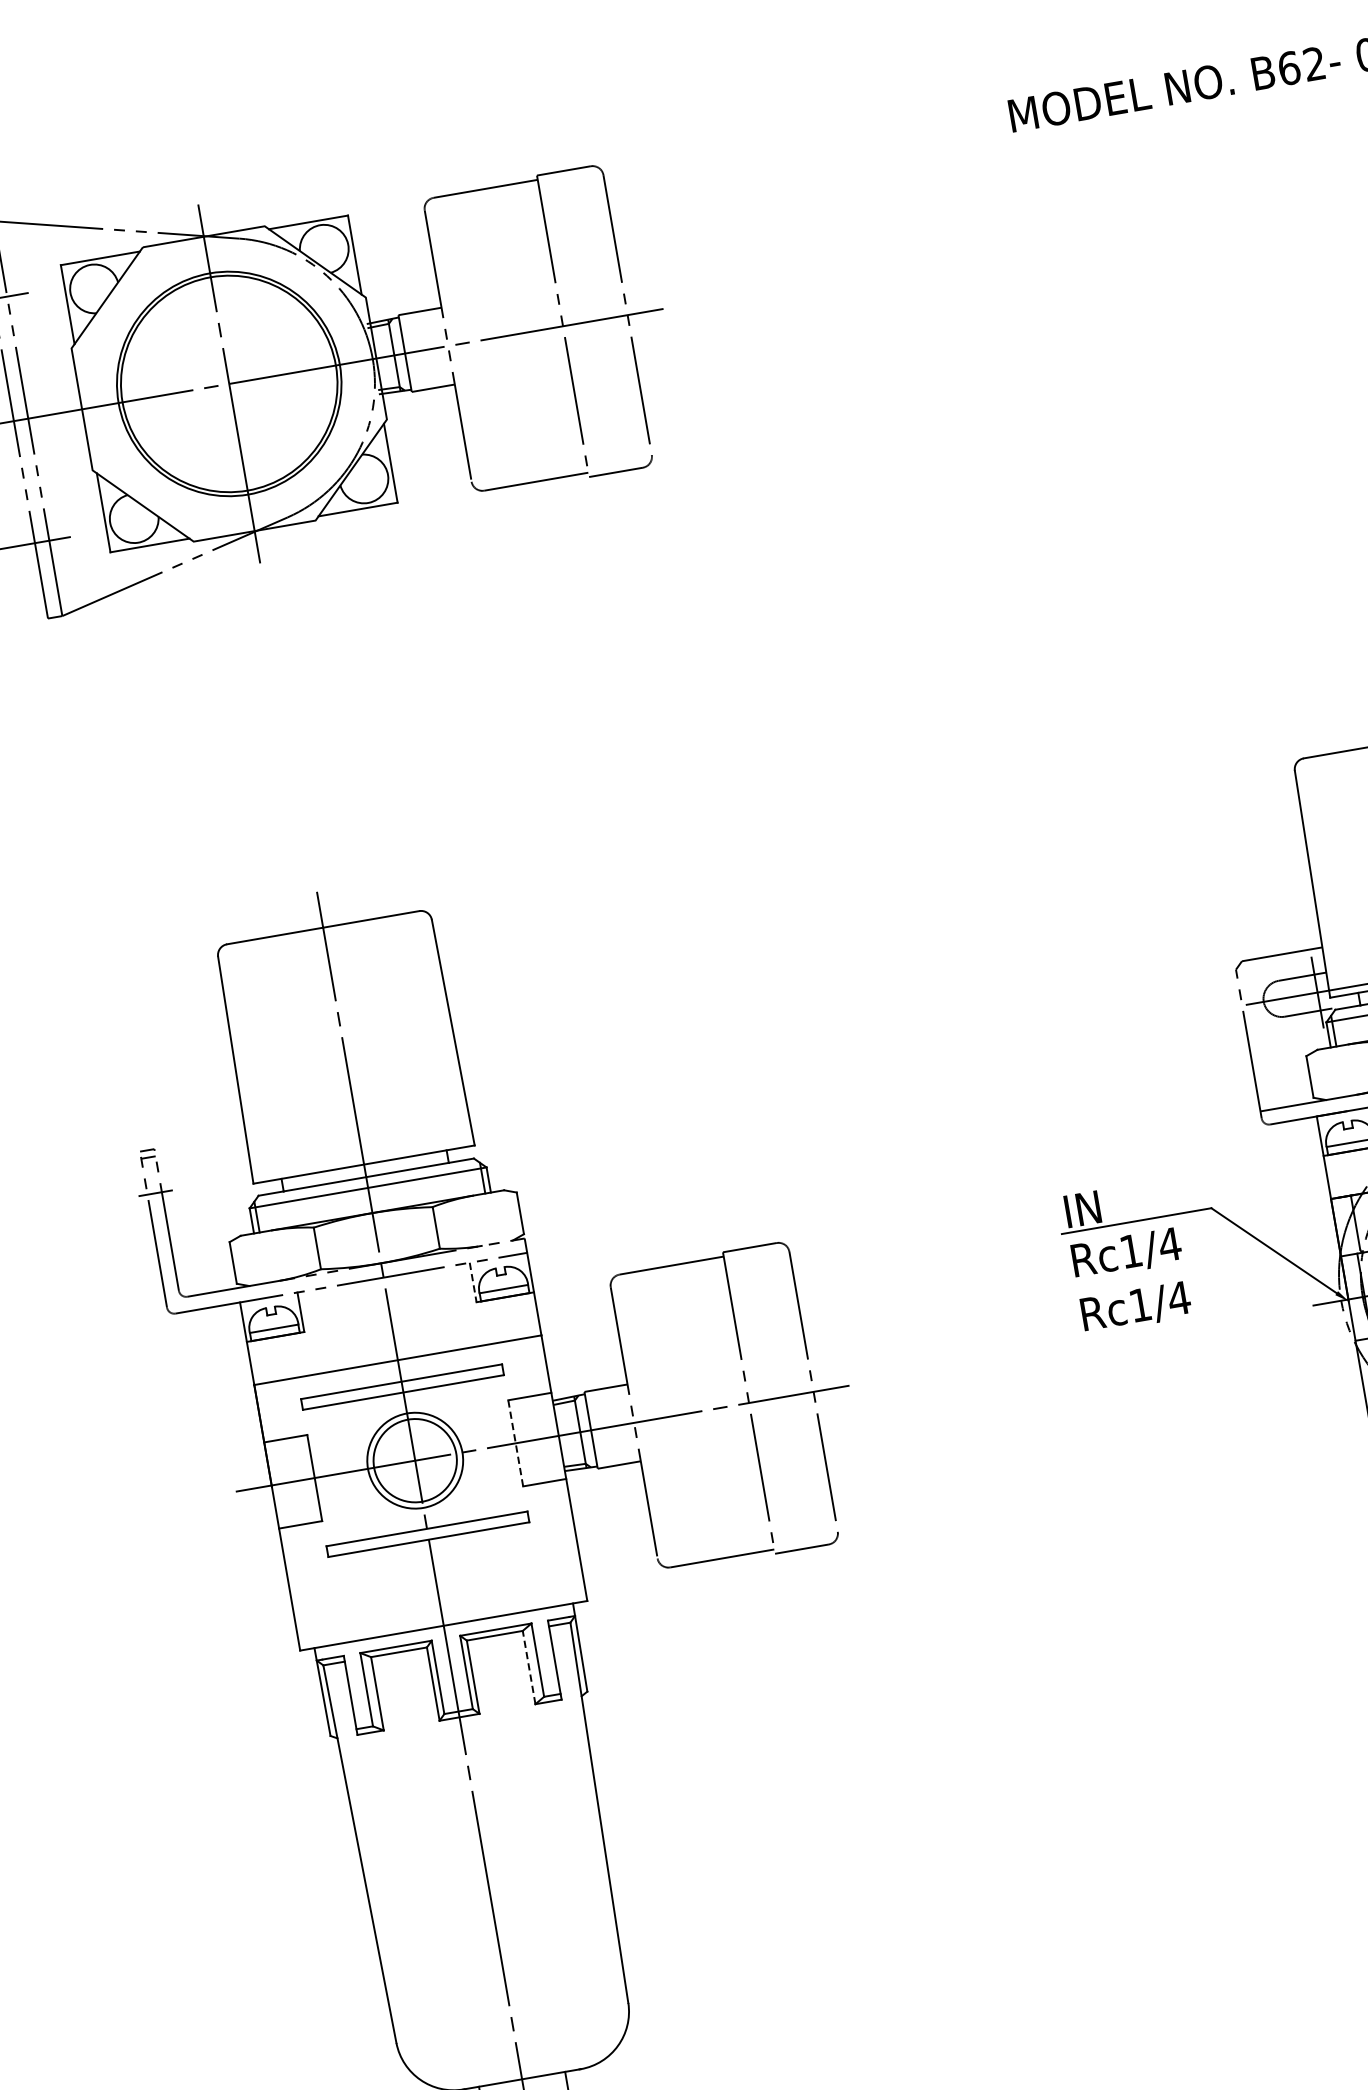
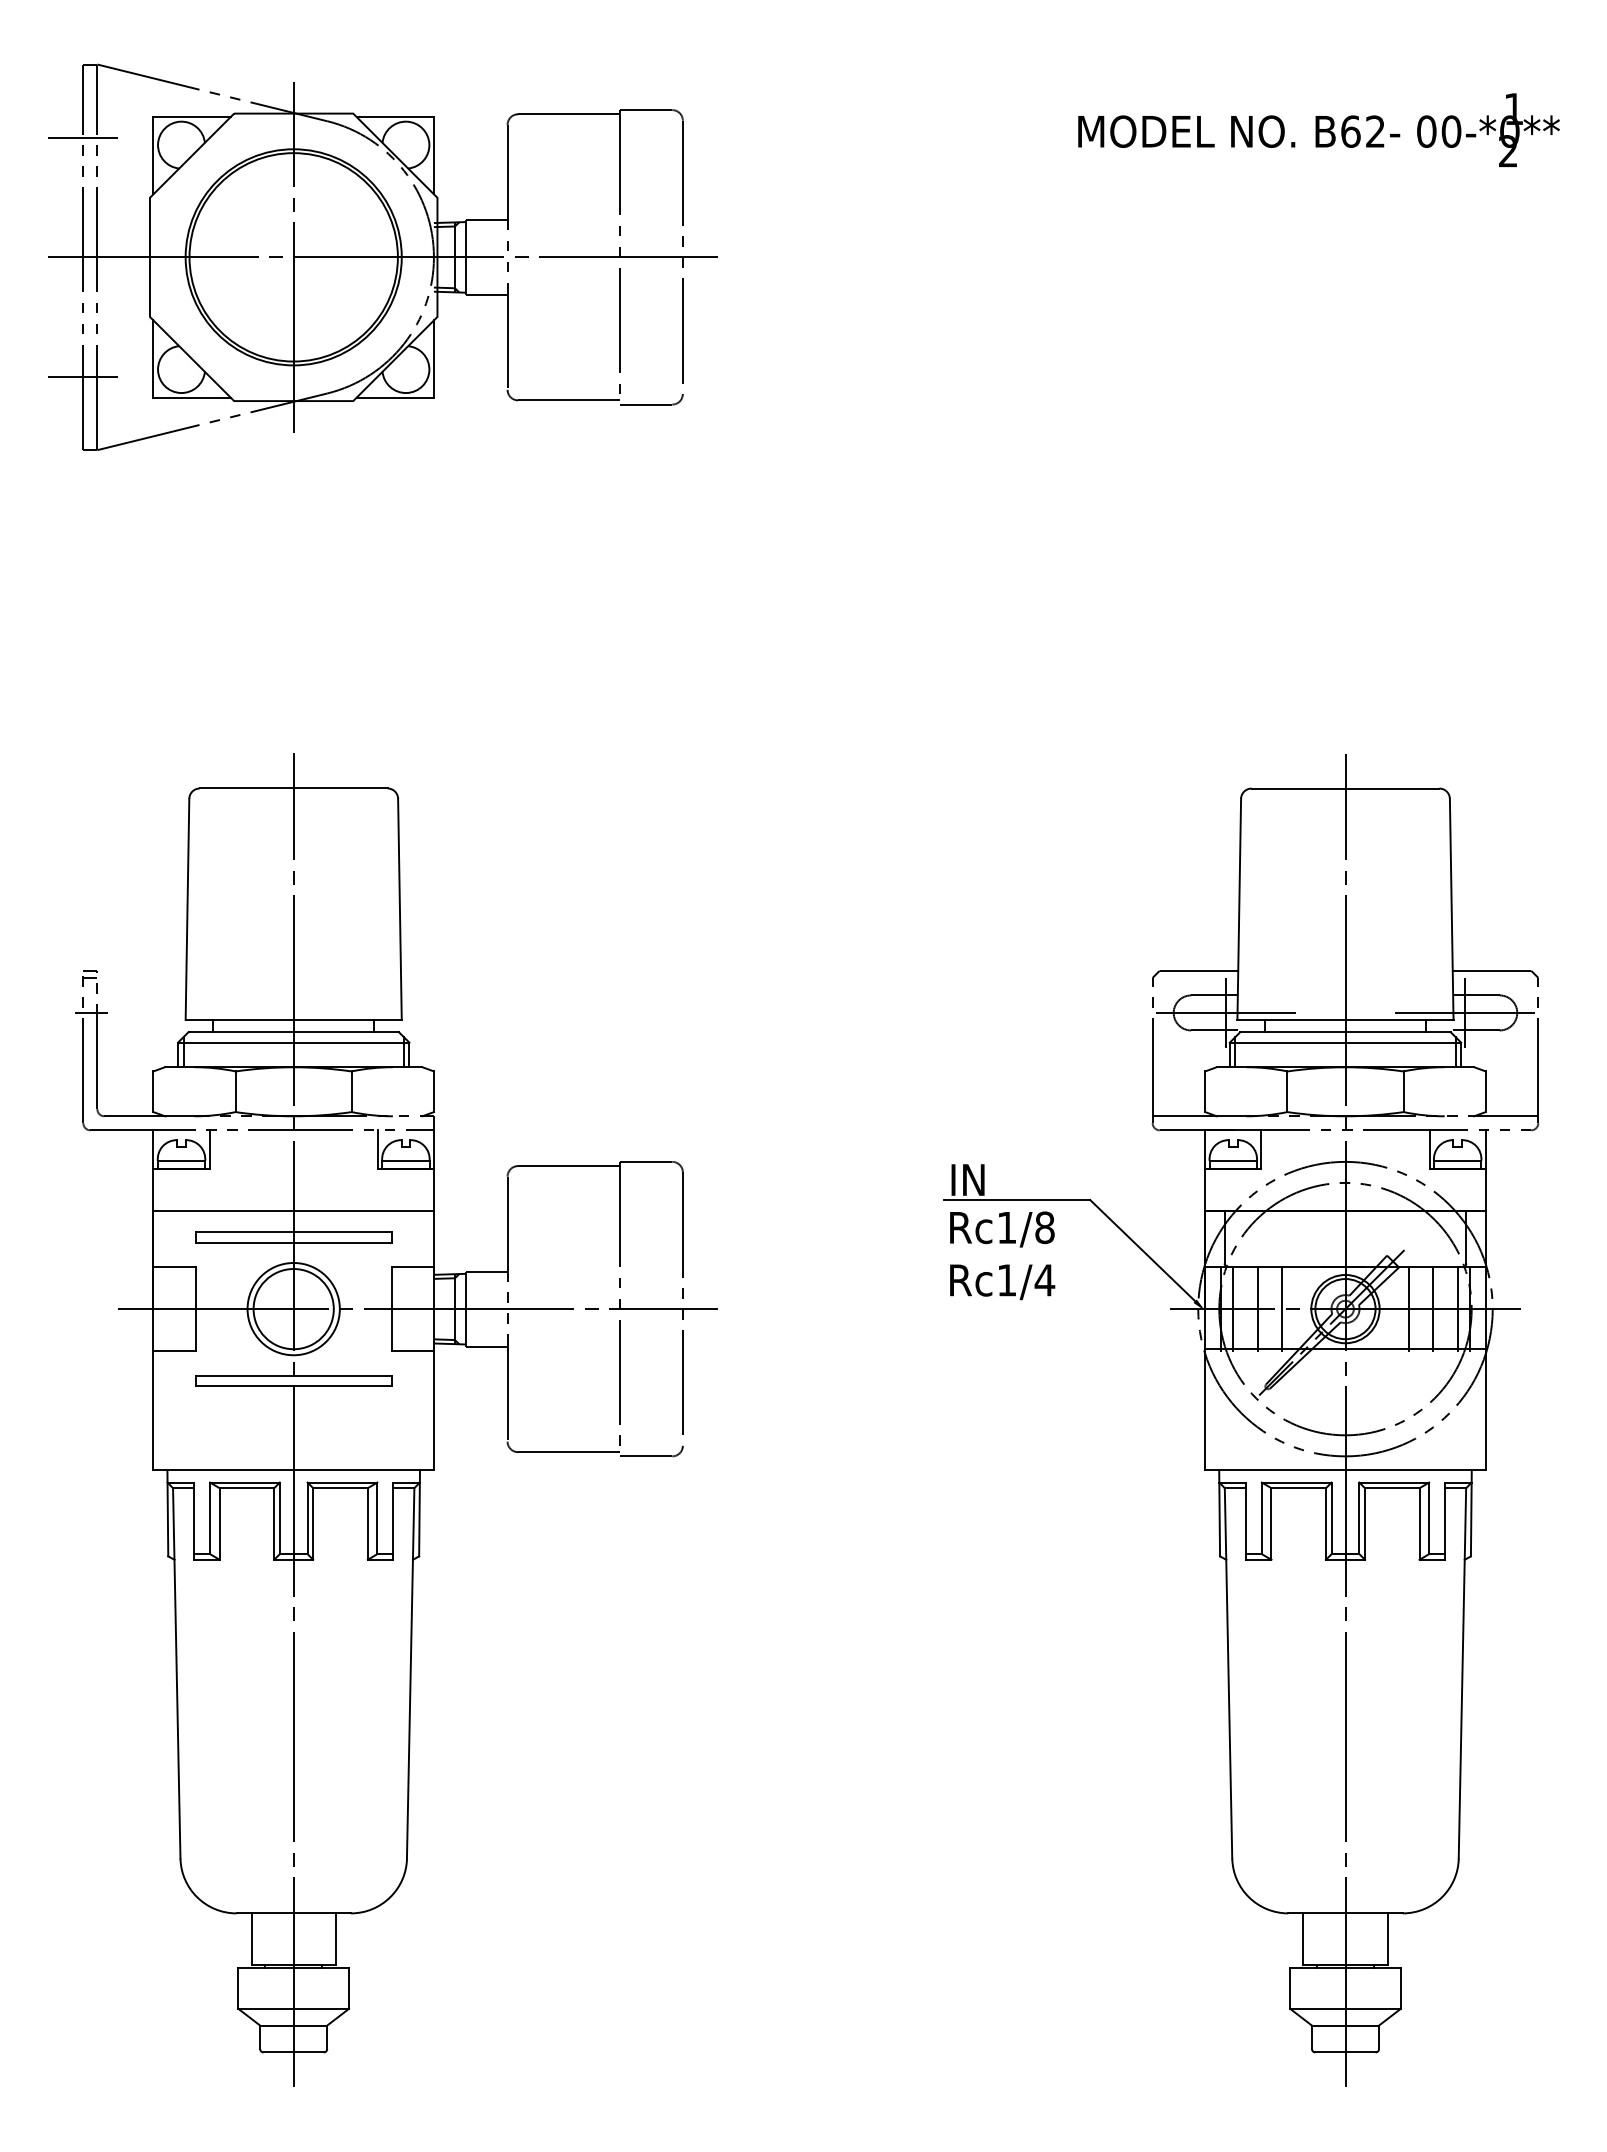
text: (1169, 1244) -> (1044, 1227), Rc1/4 -> Rc1/8
line: (472, 1283) -> (377, 1150), dashed -> solid
line: (515, 1442) -> (391, 1308), dashed -> solid
line: (528, 1668) -> (367, 1524), dashed -> solid

